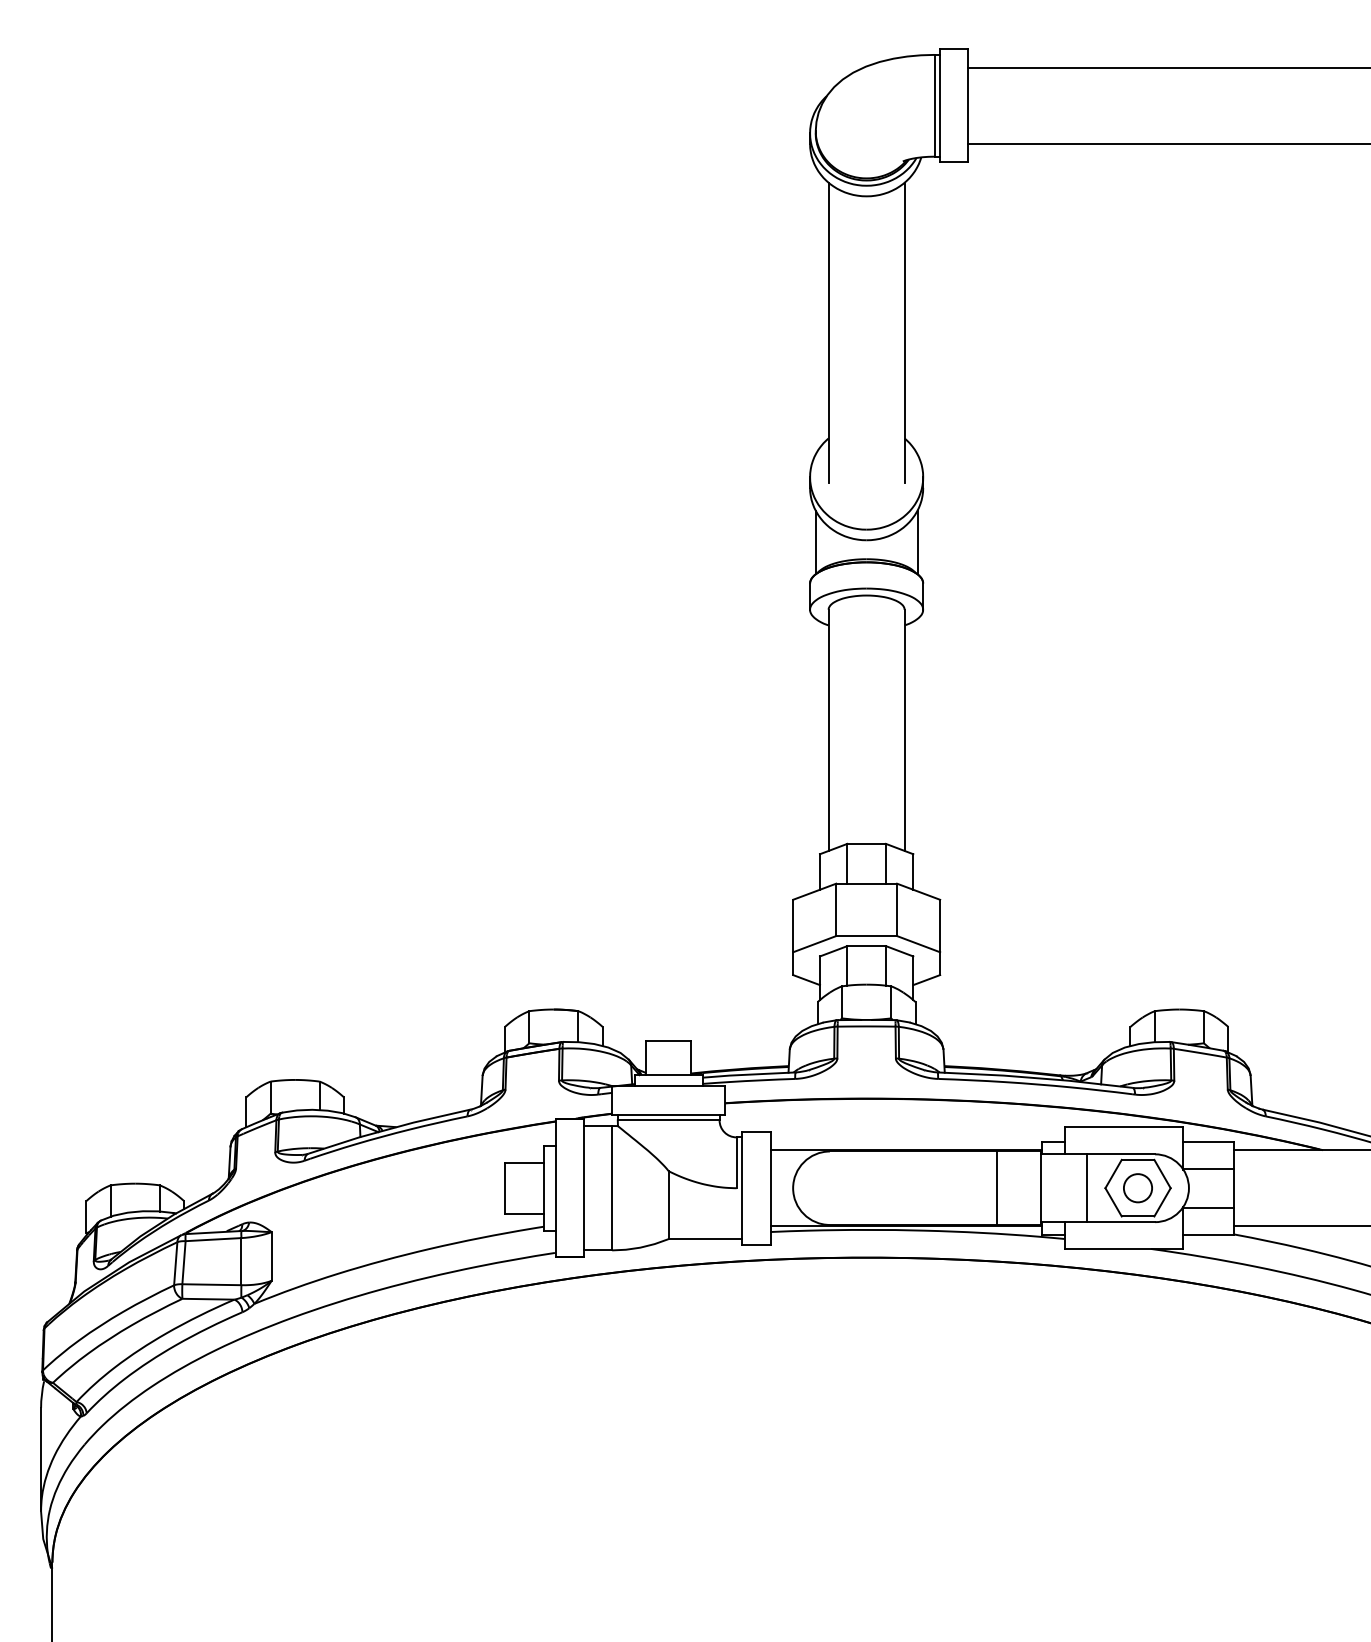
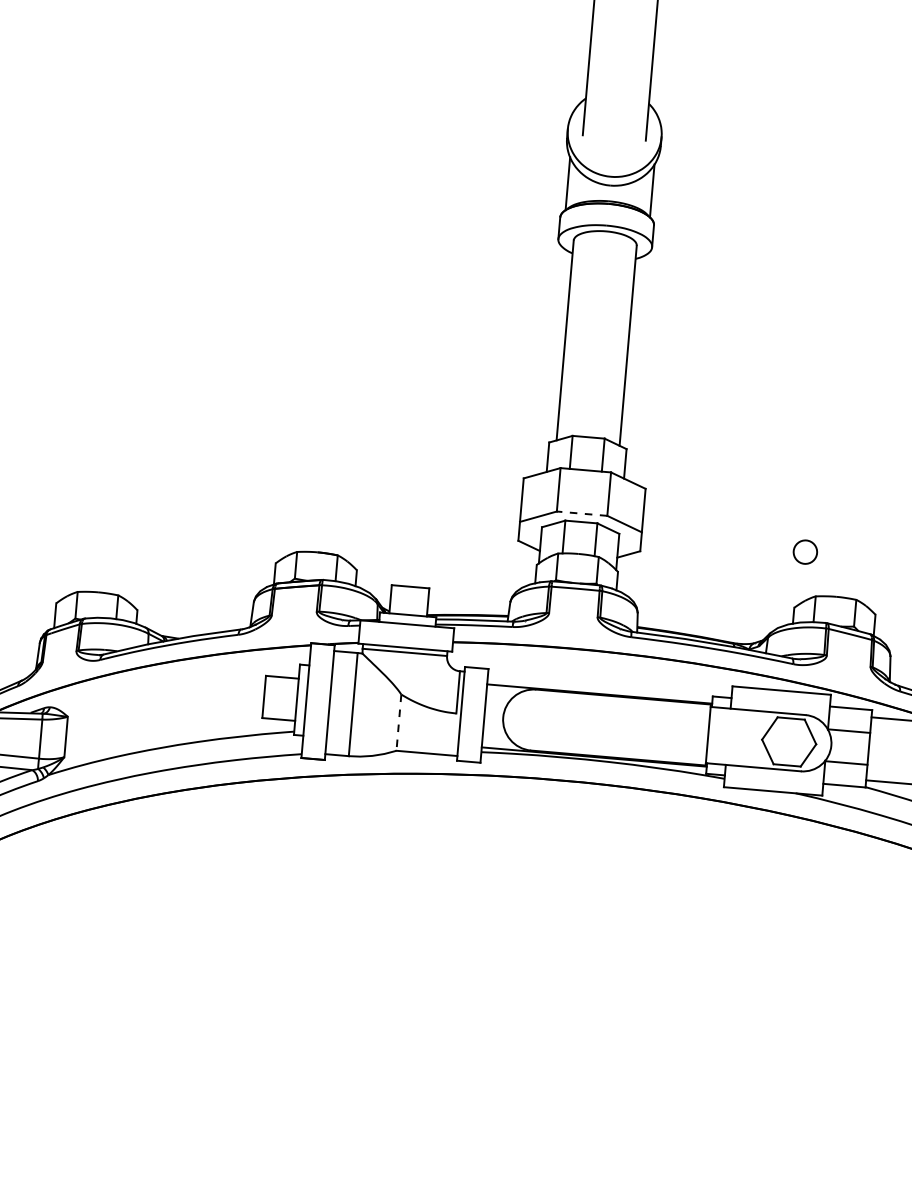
line: (866, 936) -> (581, 514), solid -> dashed
line: (997, 1187) -> (672, 731), removed
line: (1087, 1188) -> (747, 738), removed
circle: (1137, 1188) -> (804, 552), moved
line: (668, 1205) -> (398, 722), solid -> dashed

